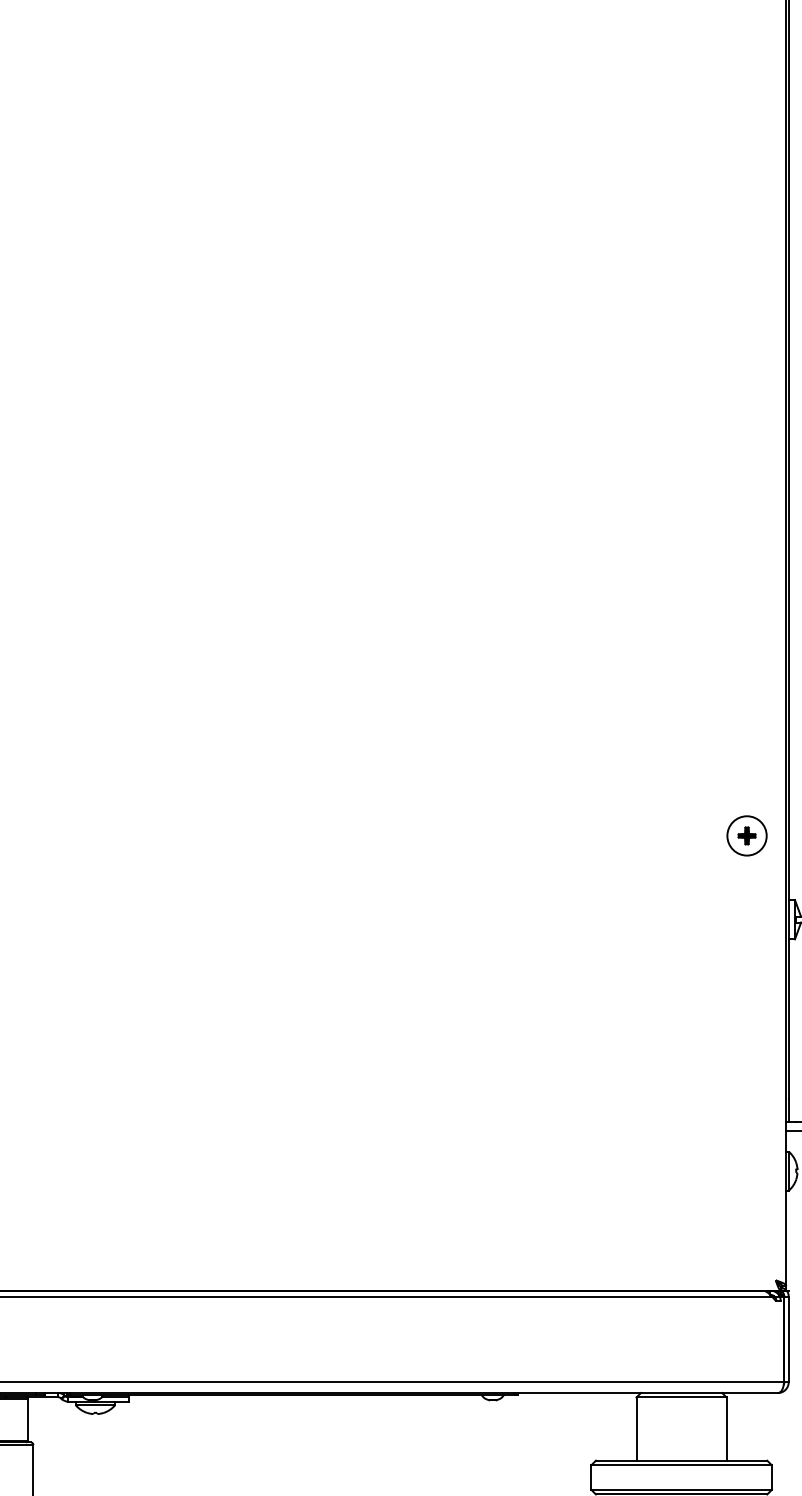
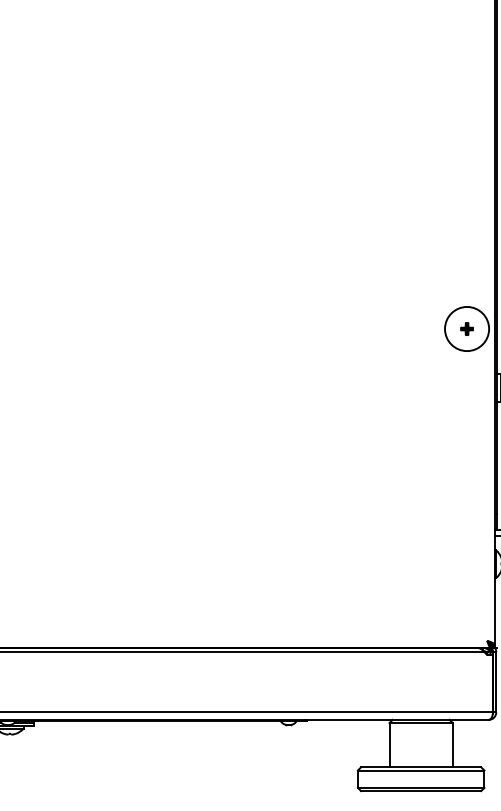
circle: (746, 835) -> (466, 328), size x1.6

